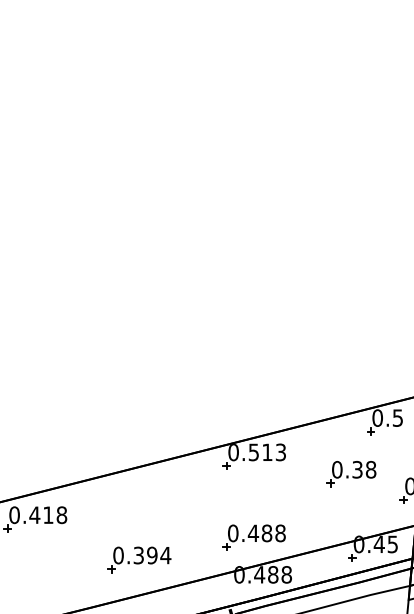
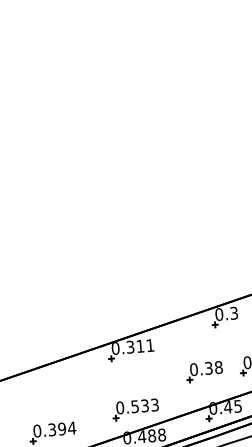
text: (397, 417) -> (233, 312), 0.5 -> 0.3
text: (267, 452) -> (140, 346), 0.513 -> 0.311
part: (351, 474) -> (204, 372), moved
text: (266, 533) -> (144, 405), 0.488 -> 0.533

